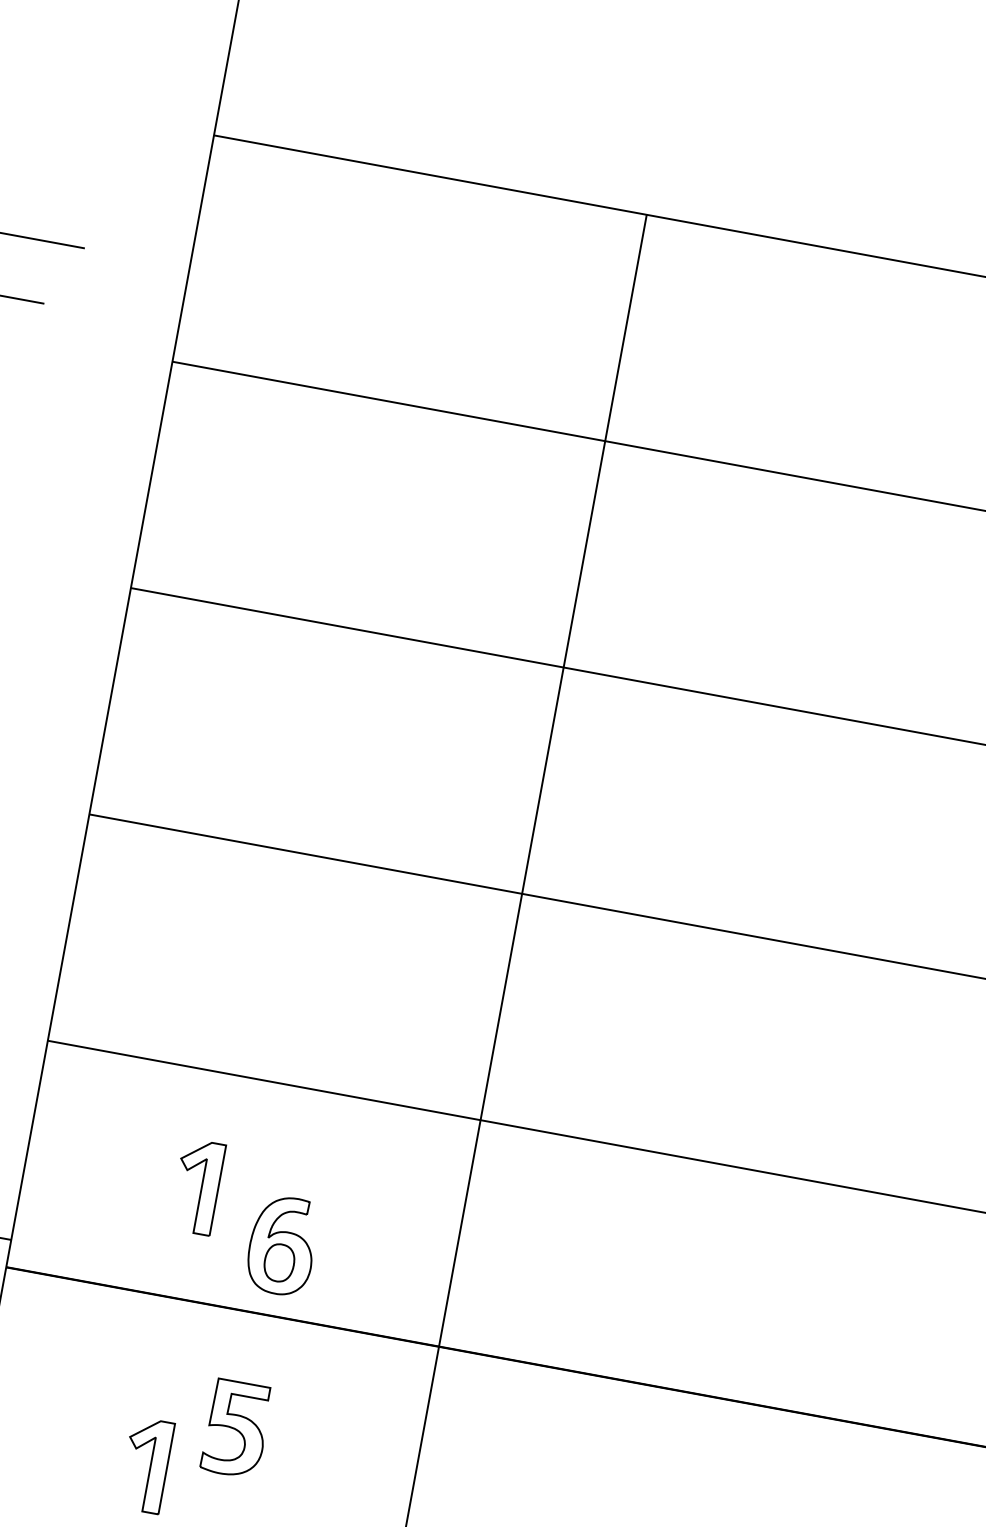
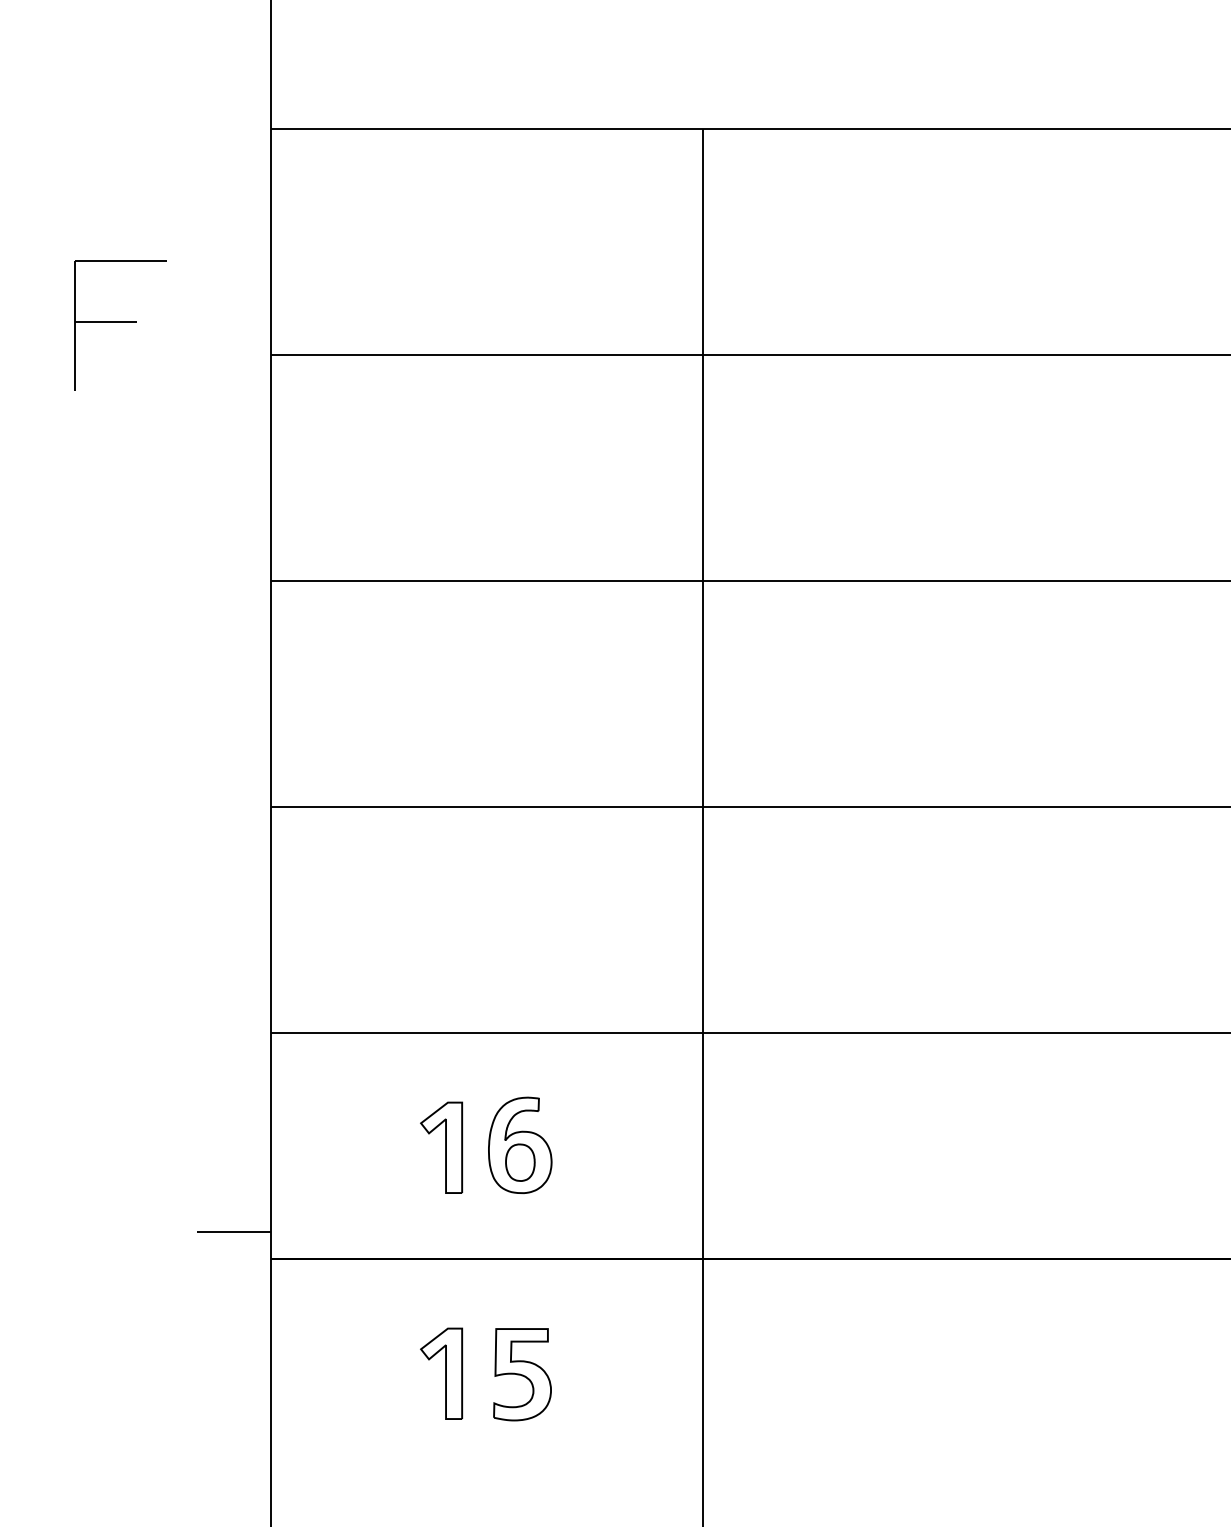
part: (282, 1245) -> (520, 1145), moved
part: (146, 1465) -> (441, 1373), moved

